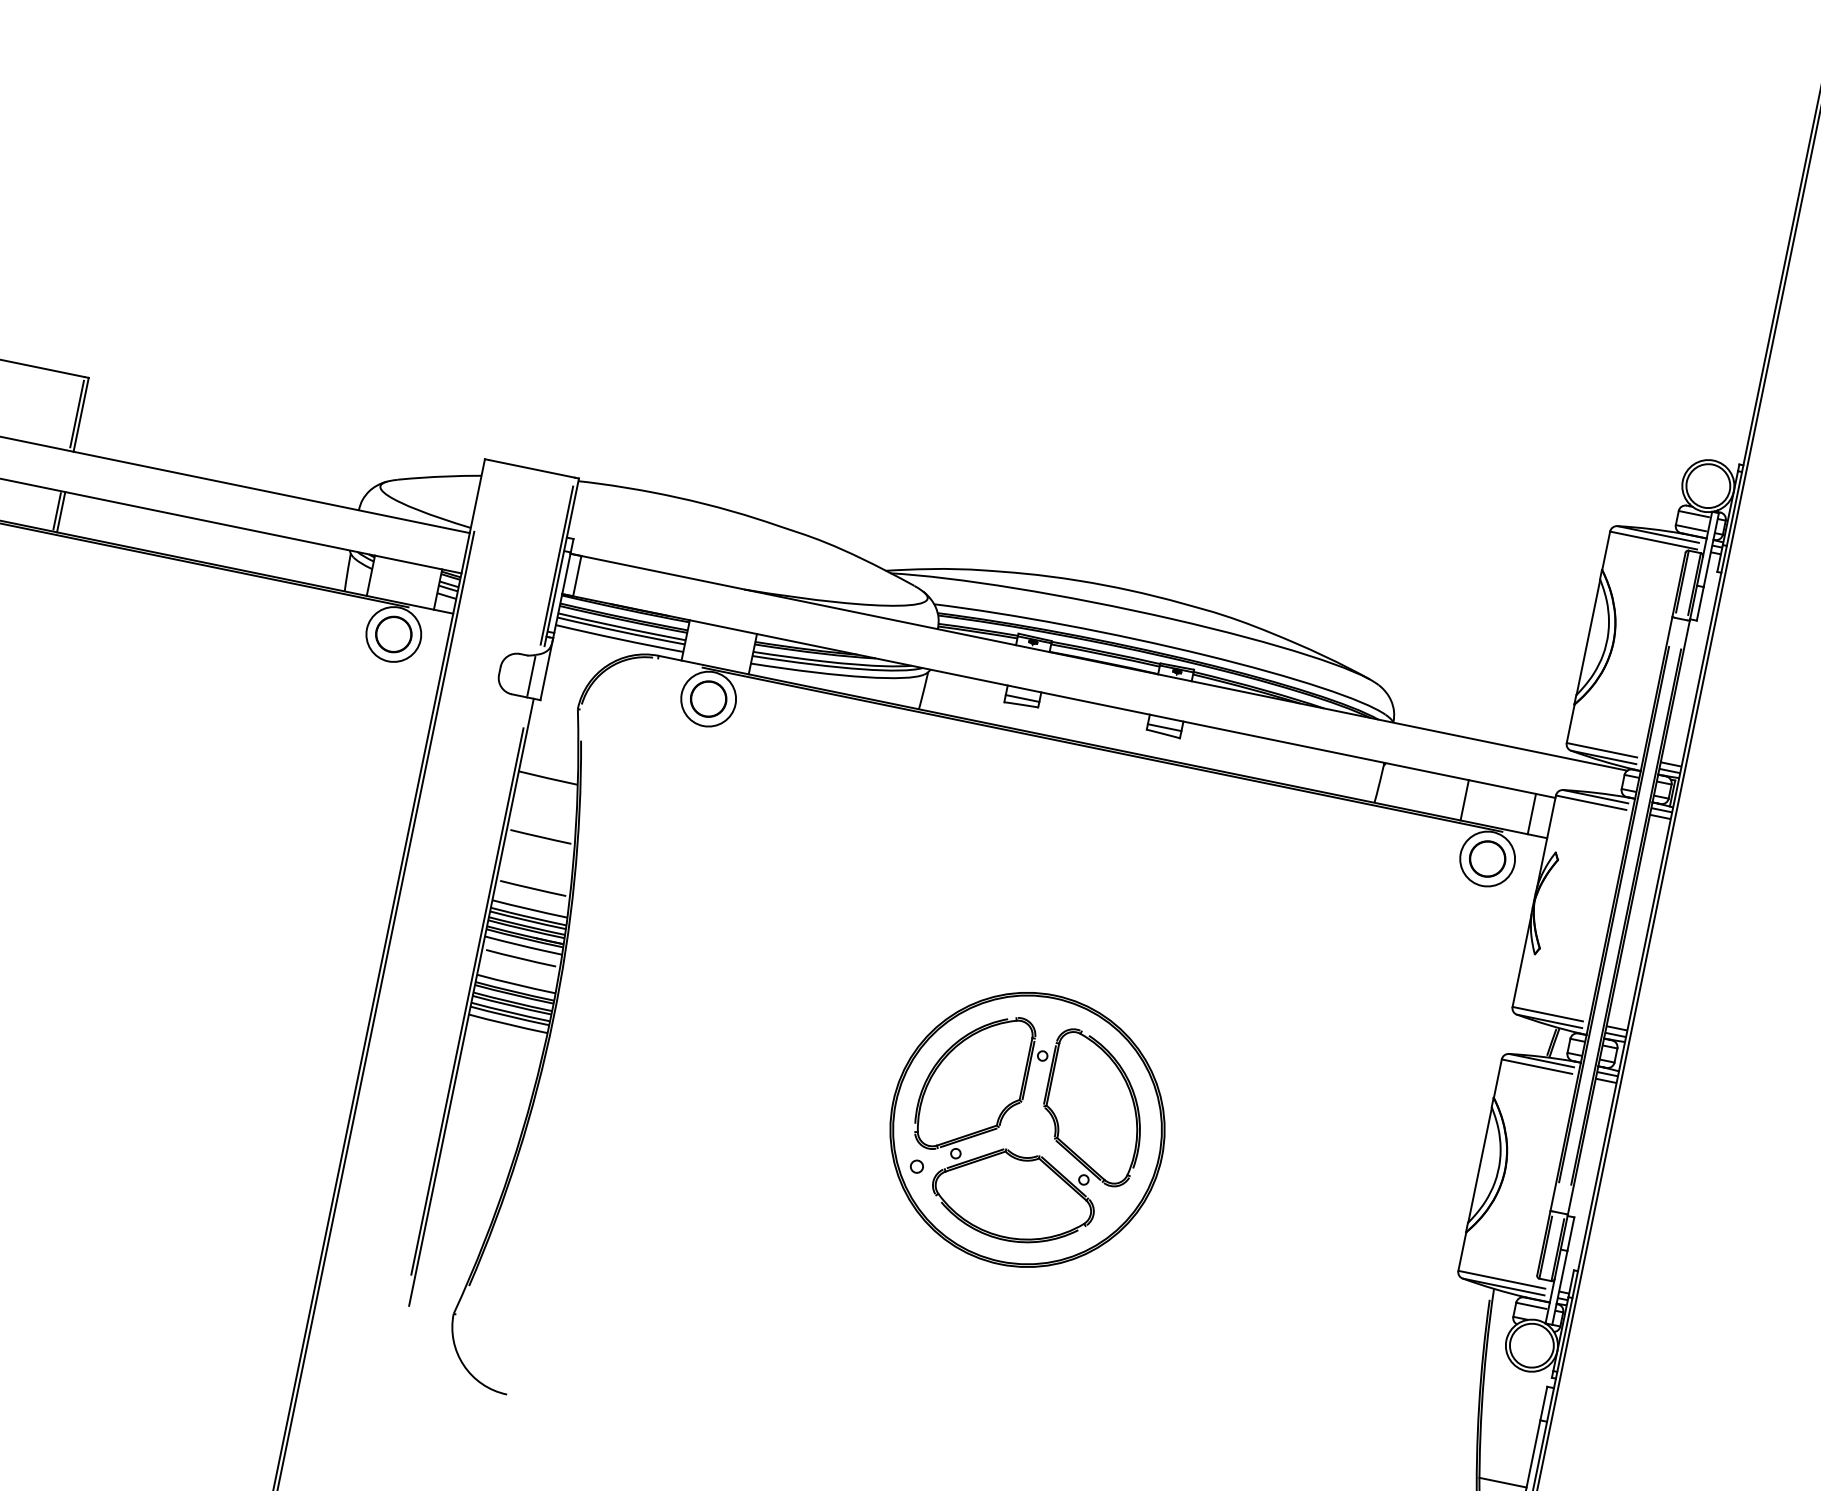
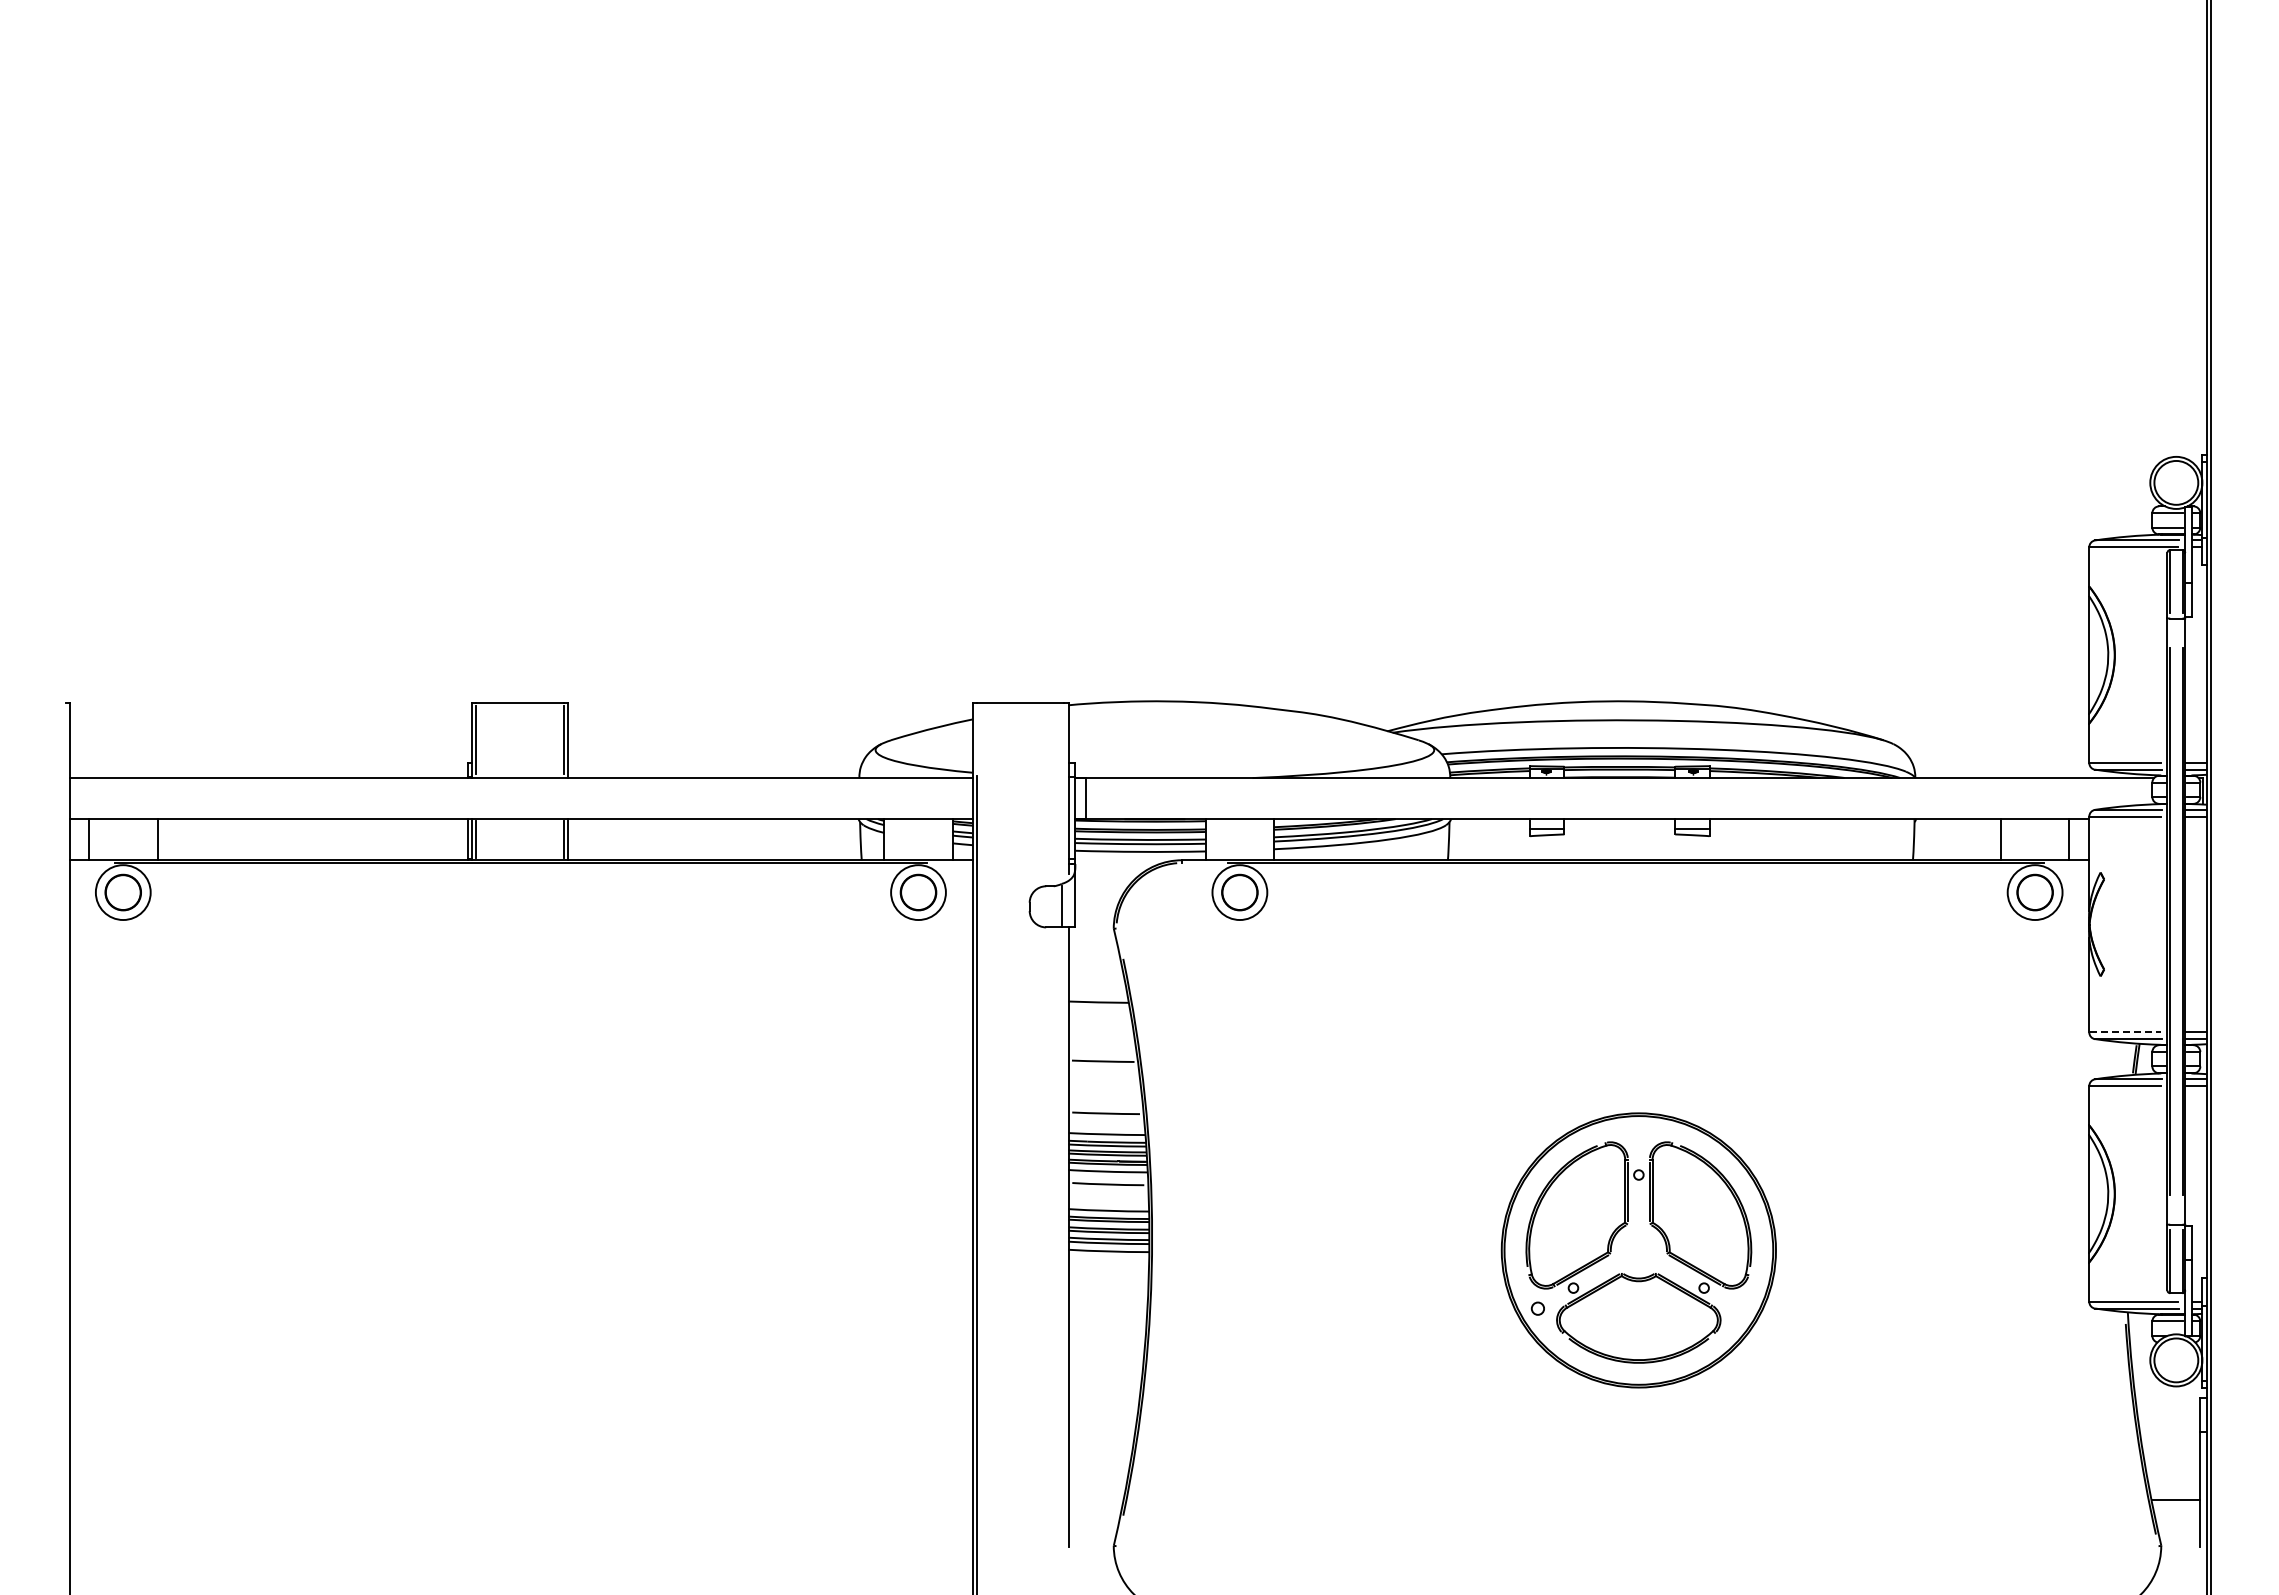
line: (557, 564) -> (1064, 791), removed
line: (467, 1001) -> (1064, 1237), removed
line: (1548, 1014) -> (2125, 1032), solid -> dashed

